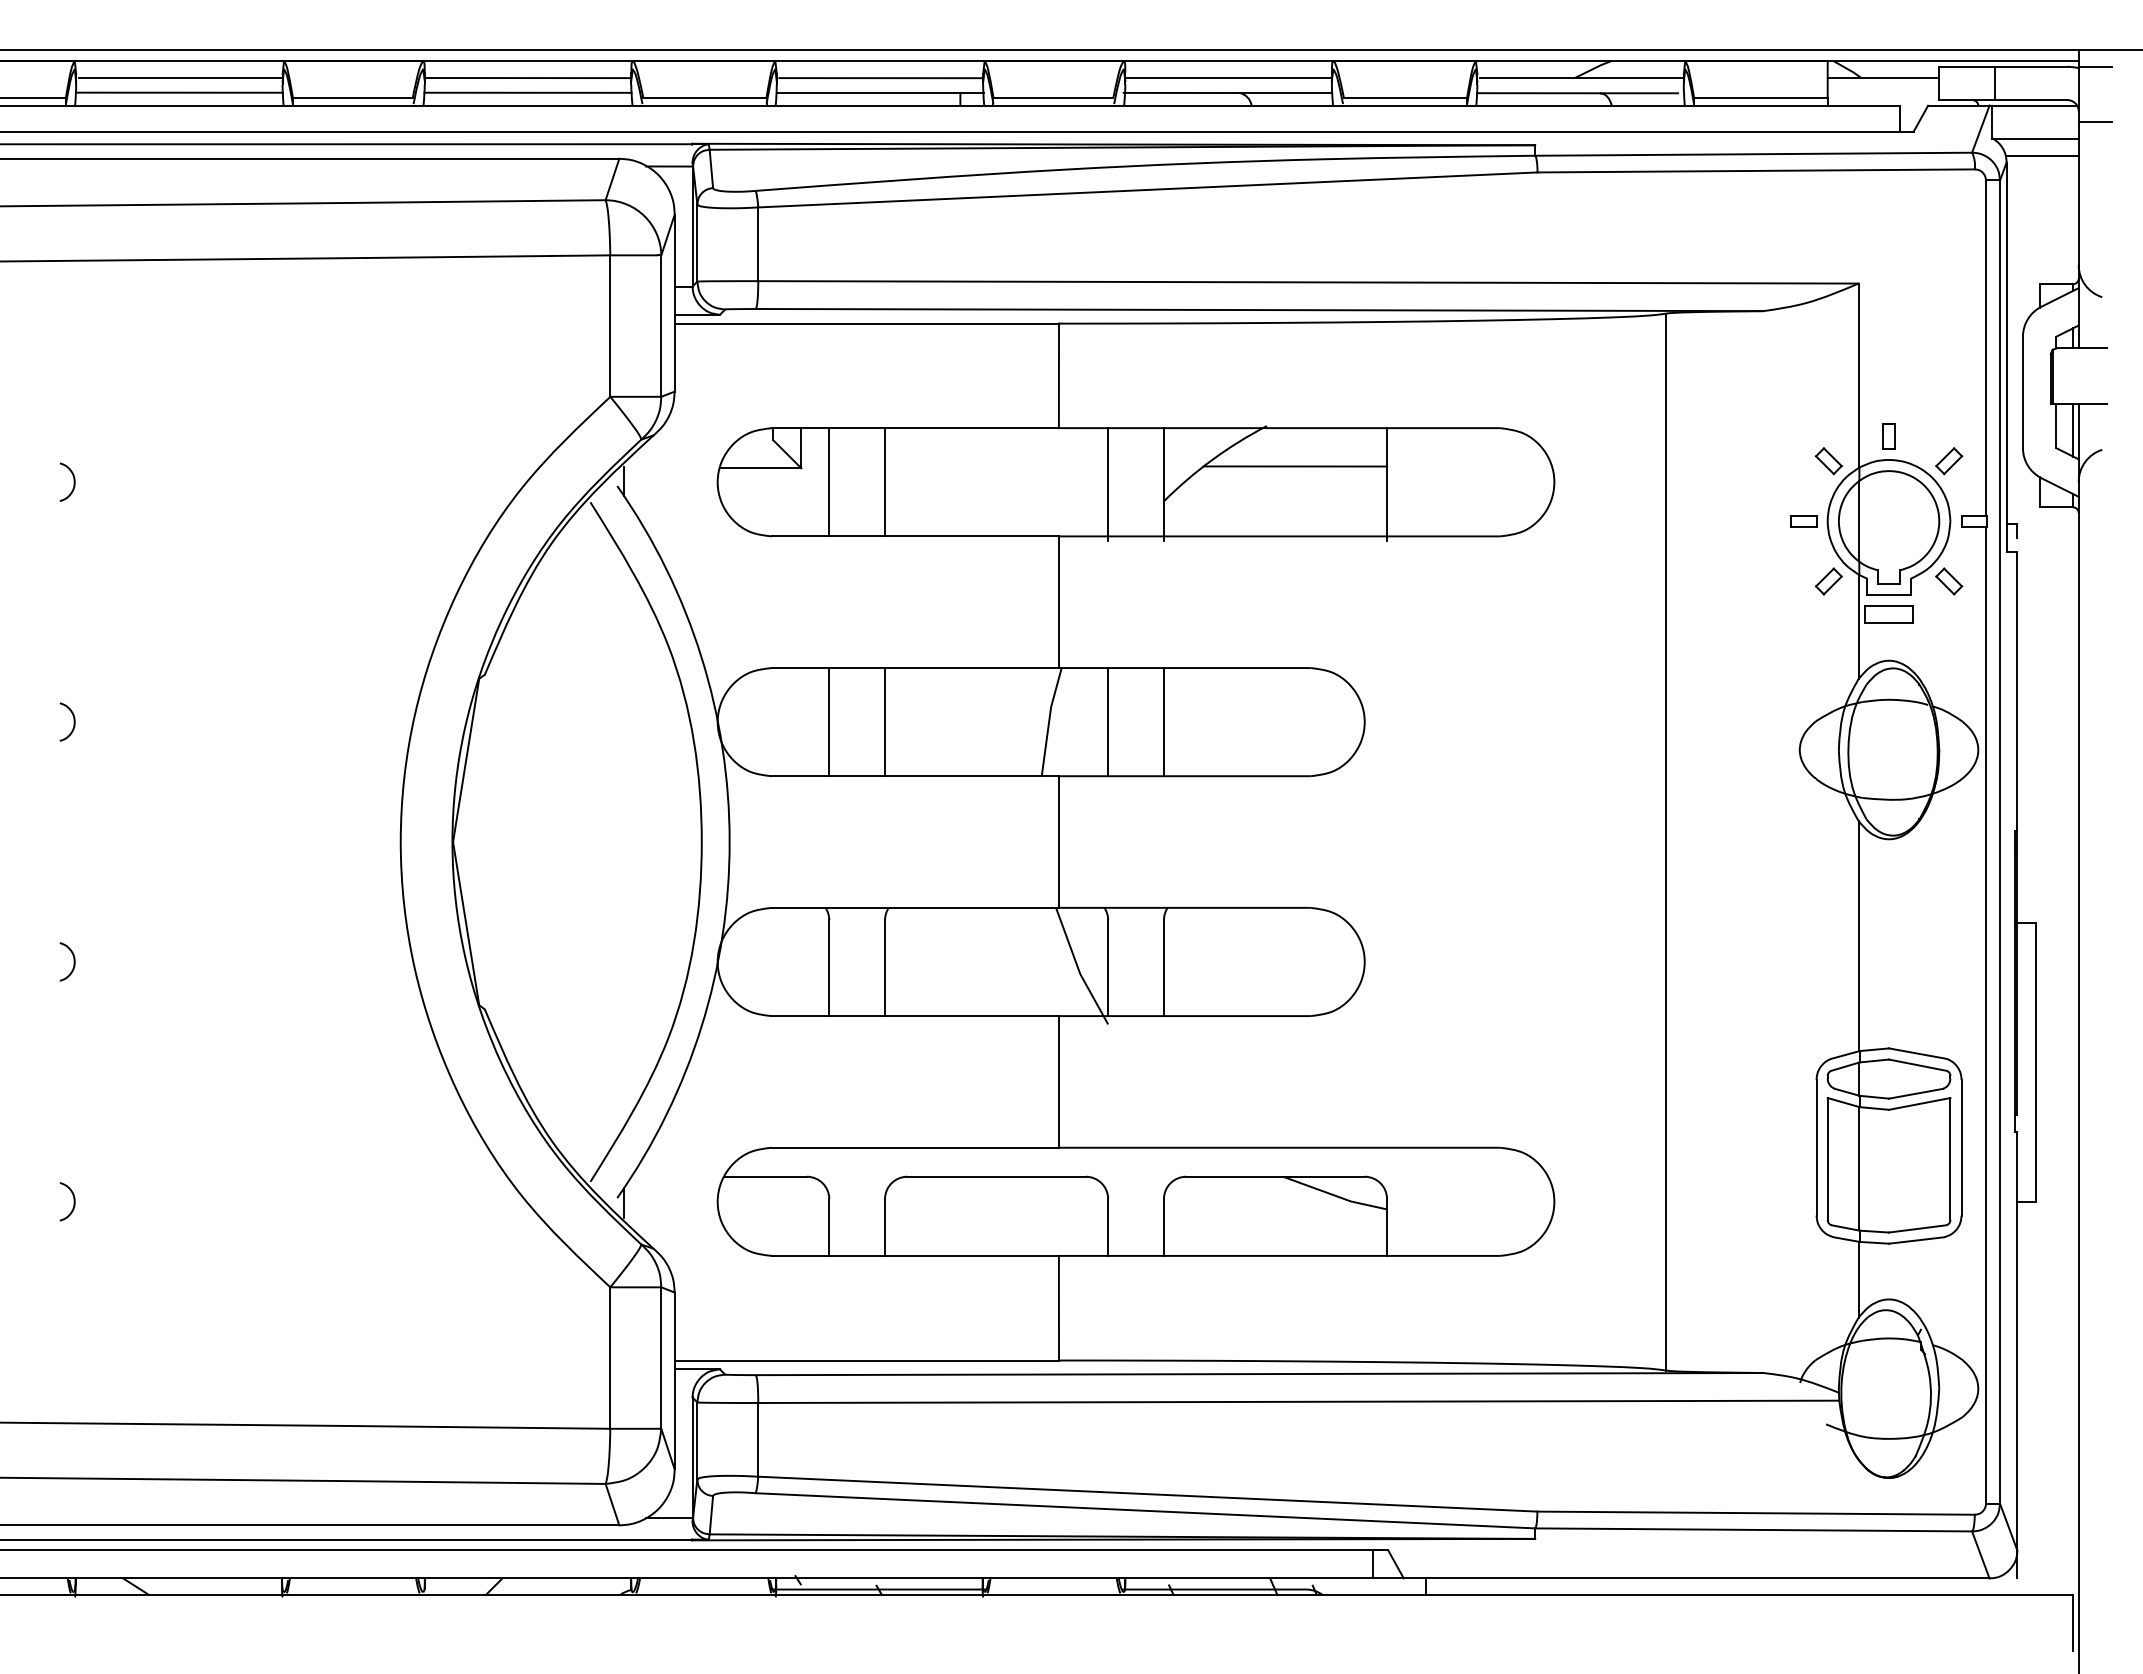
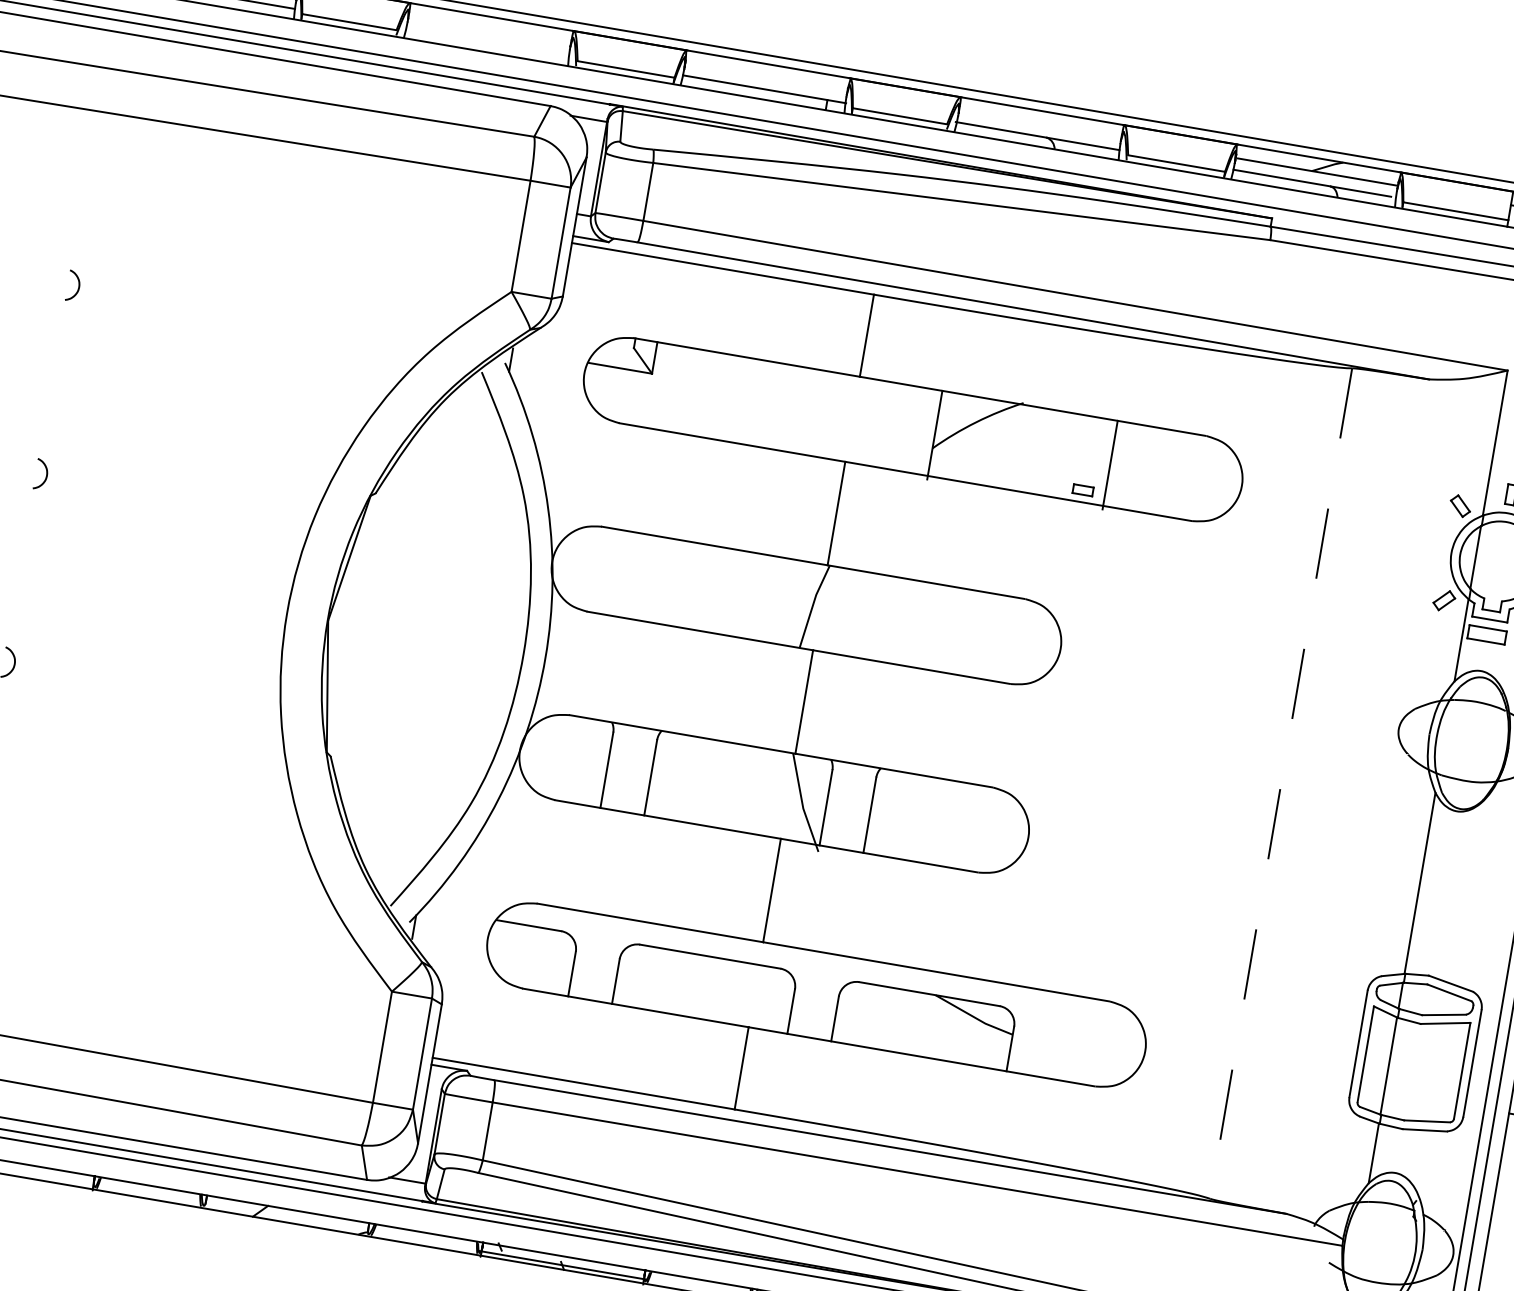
line: (527, 78) -> (489, 30), removed
line: (881, 78) -> (767, 78), removed
line: (1228, 78) -> (1040, 124), removed
line: (527, 92) -> (487, 41), removed
line: (1295, 466) -> (1040, 438), removed
line: (829, 482) -> (672, 388), removed
line: (885, 482) -> (716, 396), removed
line: (1108, 484) -> (891, 427), removed
part: (1803, 521) -> (1082, 490), moved
line: (829, 722) -> (640, 577), removed
line: (885, 722) -> (684, 584), removed
line: (1108, 722) -> (859, 614), removed
line: (1163, 722) -> (902, 622), removed
line: (1665, 842) -> (1280, 783), solid -> dashed

